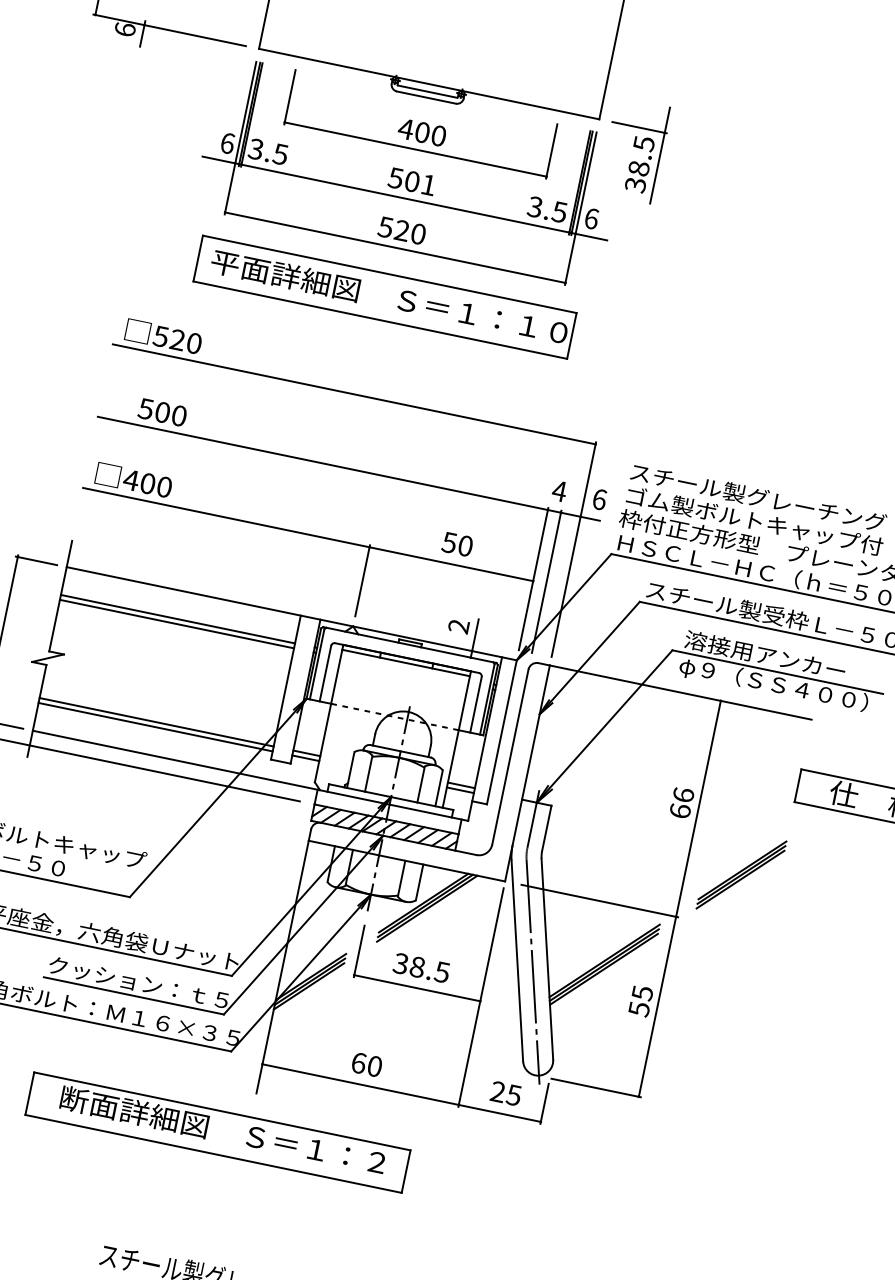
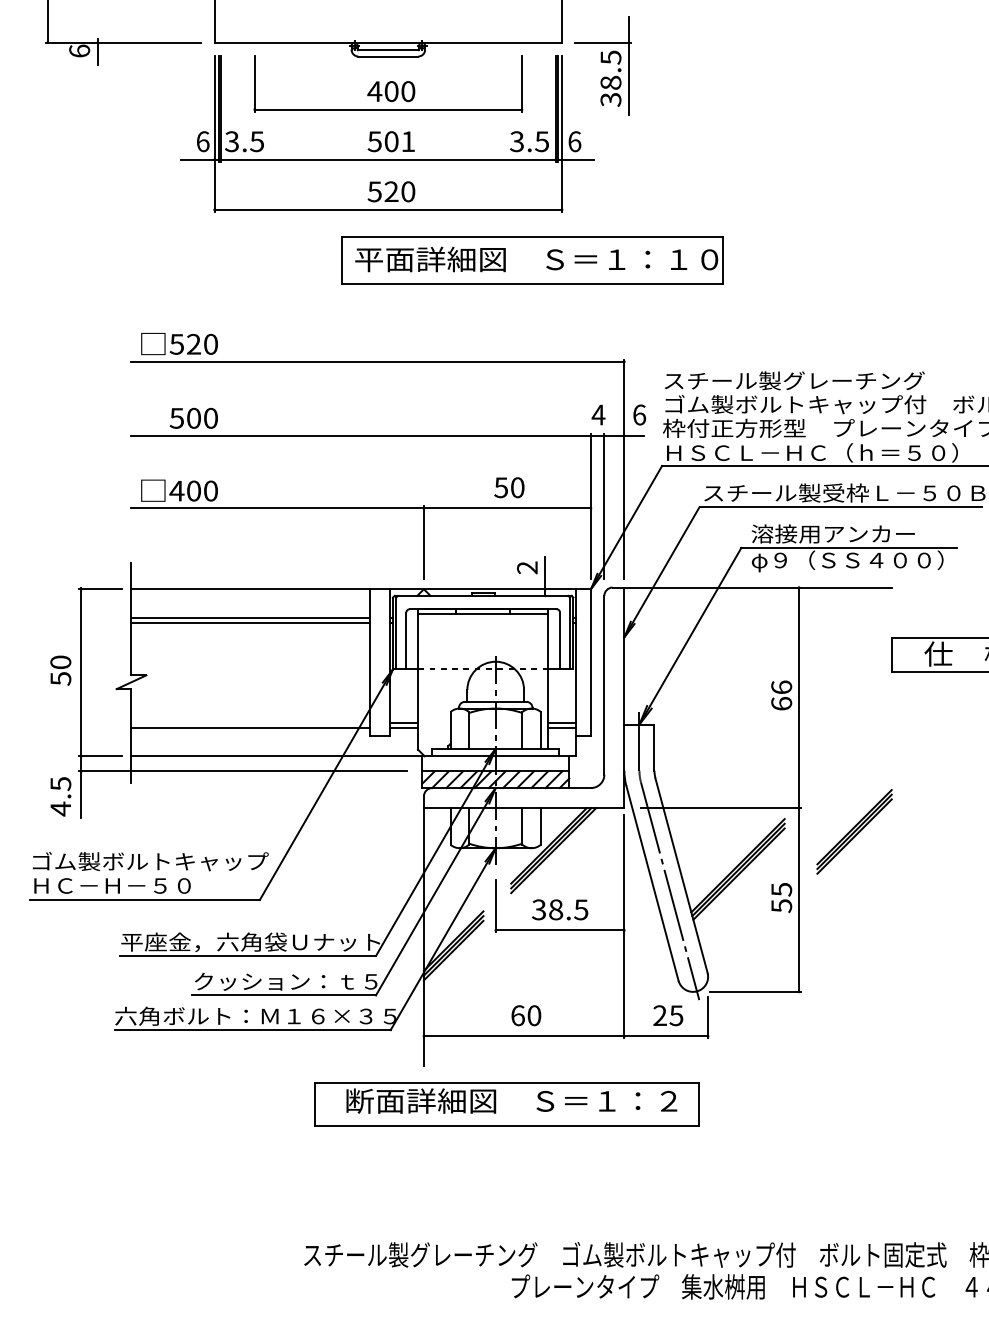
part: (385, 297) -> (532, 260), moved
line: (156, 721) -> (250, 722), removed
part: (741, 874) -> (854, 831), moved
part: (217, 1132) -> (506, 1104), moved

